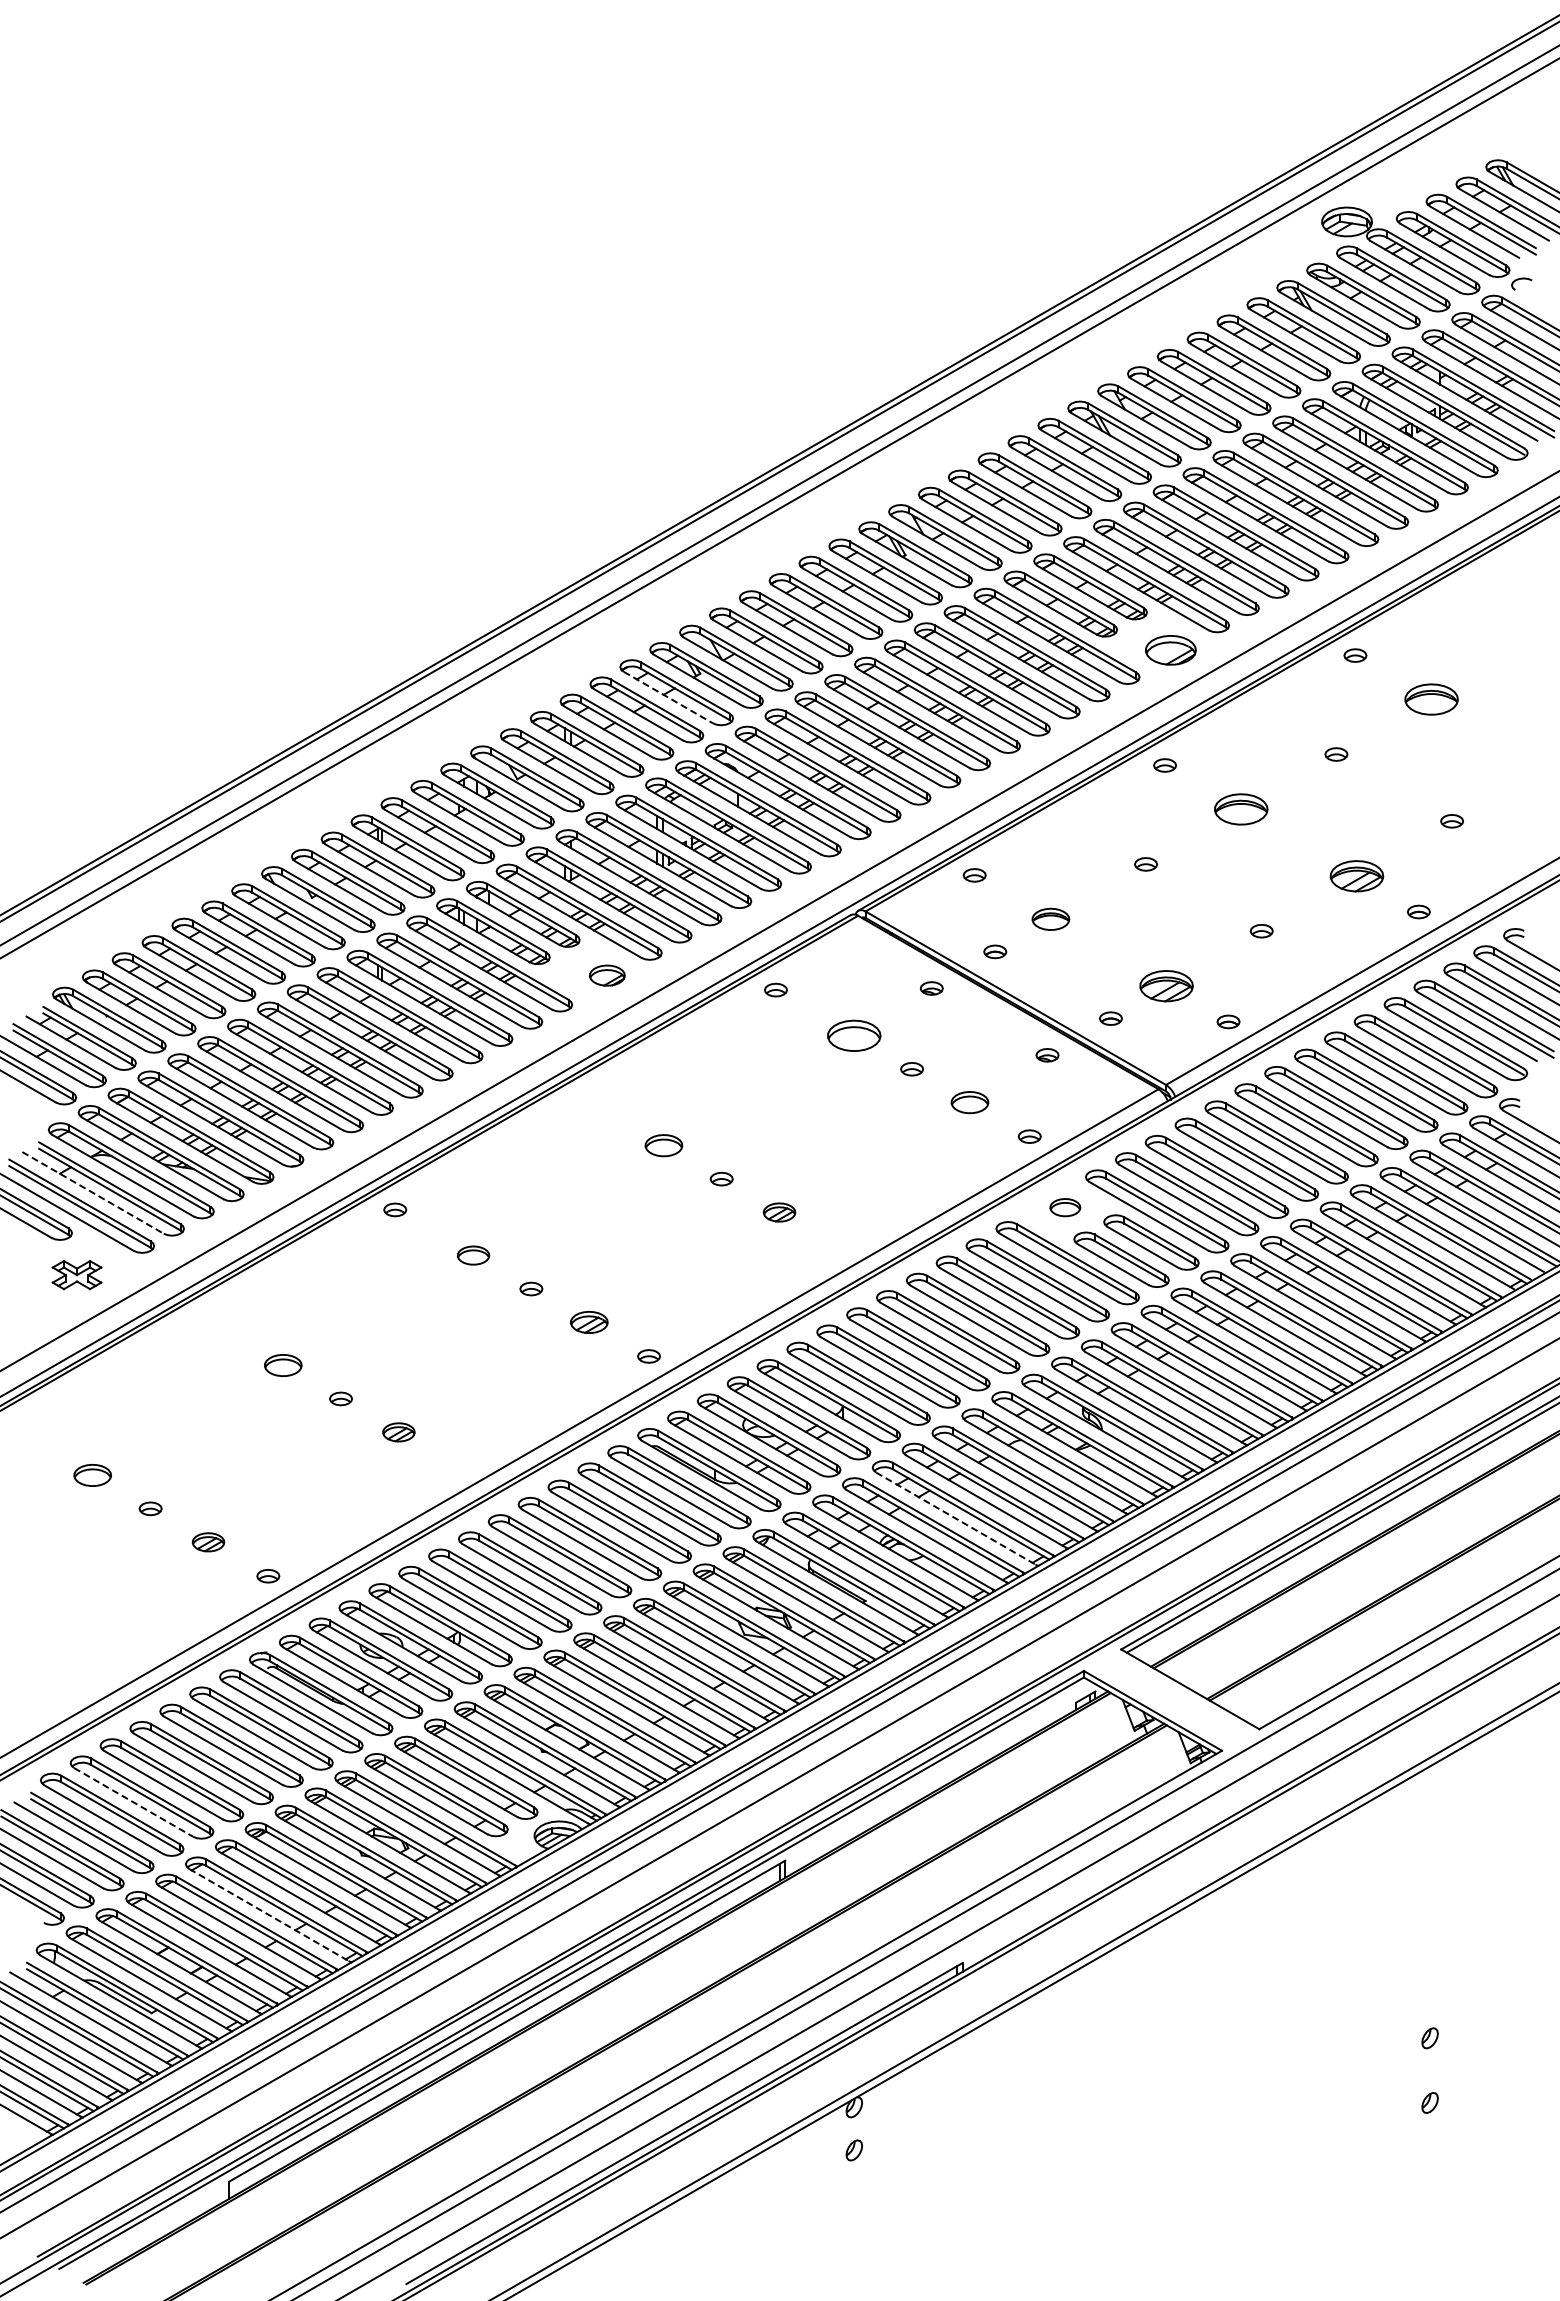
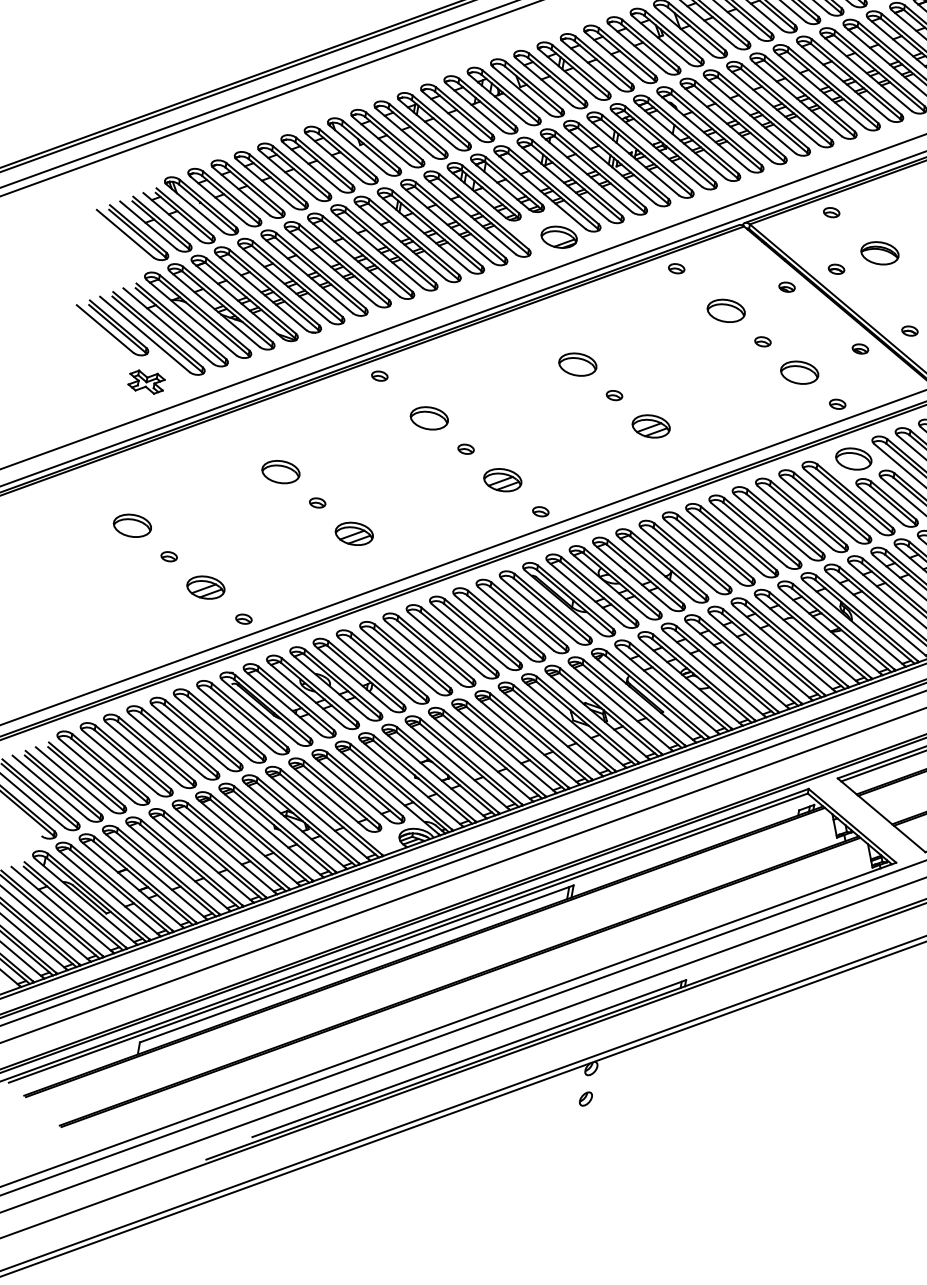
line: (668, 697) -> (637, 48), dashed -> solid
part: (1050, 919) -> (879, 253), size x1.43
part: (607, 975) -> (559, 237), size x1.43
part: (969, 1102) -> (799, 372), size x1.43
part: (663, 1145) -> (577, 364), size x1.43
line: (93, 1192) -> (168, 325), dashed -> solid
part: (1065, 1207) -> (854, 458), size x1.67
part: (779, 1212) -> (651, 426), size x1.67
part: (473, 1255) -> (429, 418), size x1.67
part: (589, 1322) -> (502, 480), size x1.43
part: (283, 1365) -> (281, 472), size x1.43
part: (398, 1432) -> (354, 533), size x1.67
part: (92, 1475) -> (132, 525), size x1.43
line: (956, 1519) -> (737, 665), dashed -> solid
part: (208, 1542) -> (205, 587), size x1.67
line: (133, 1802) -> (120, 762), dashed -> solid
line: (269, 1915) -> (202, 859), dashed -> solid

